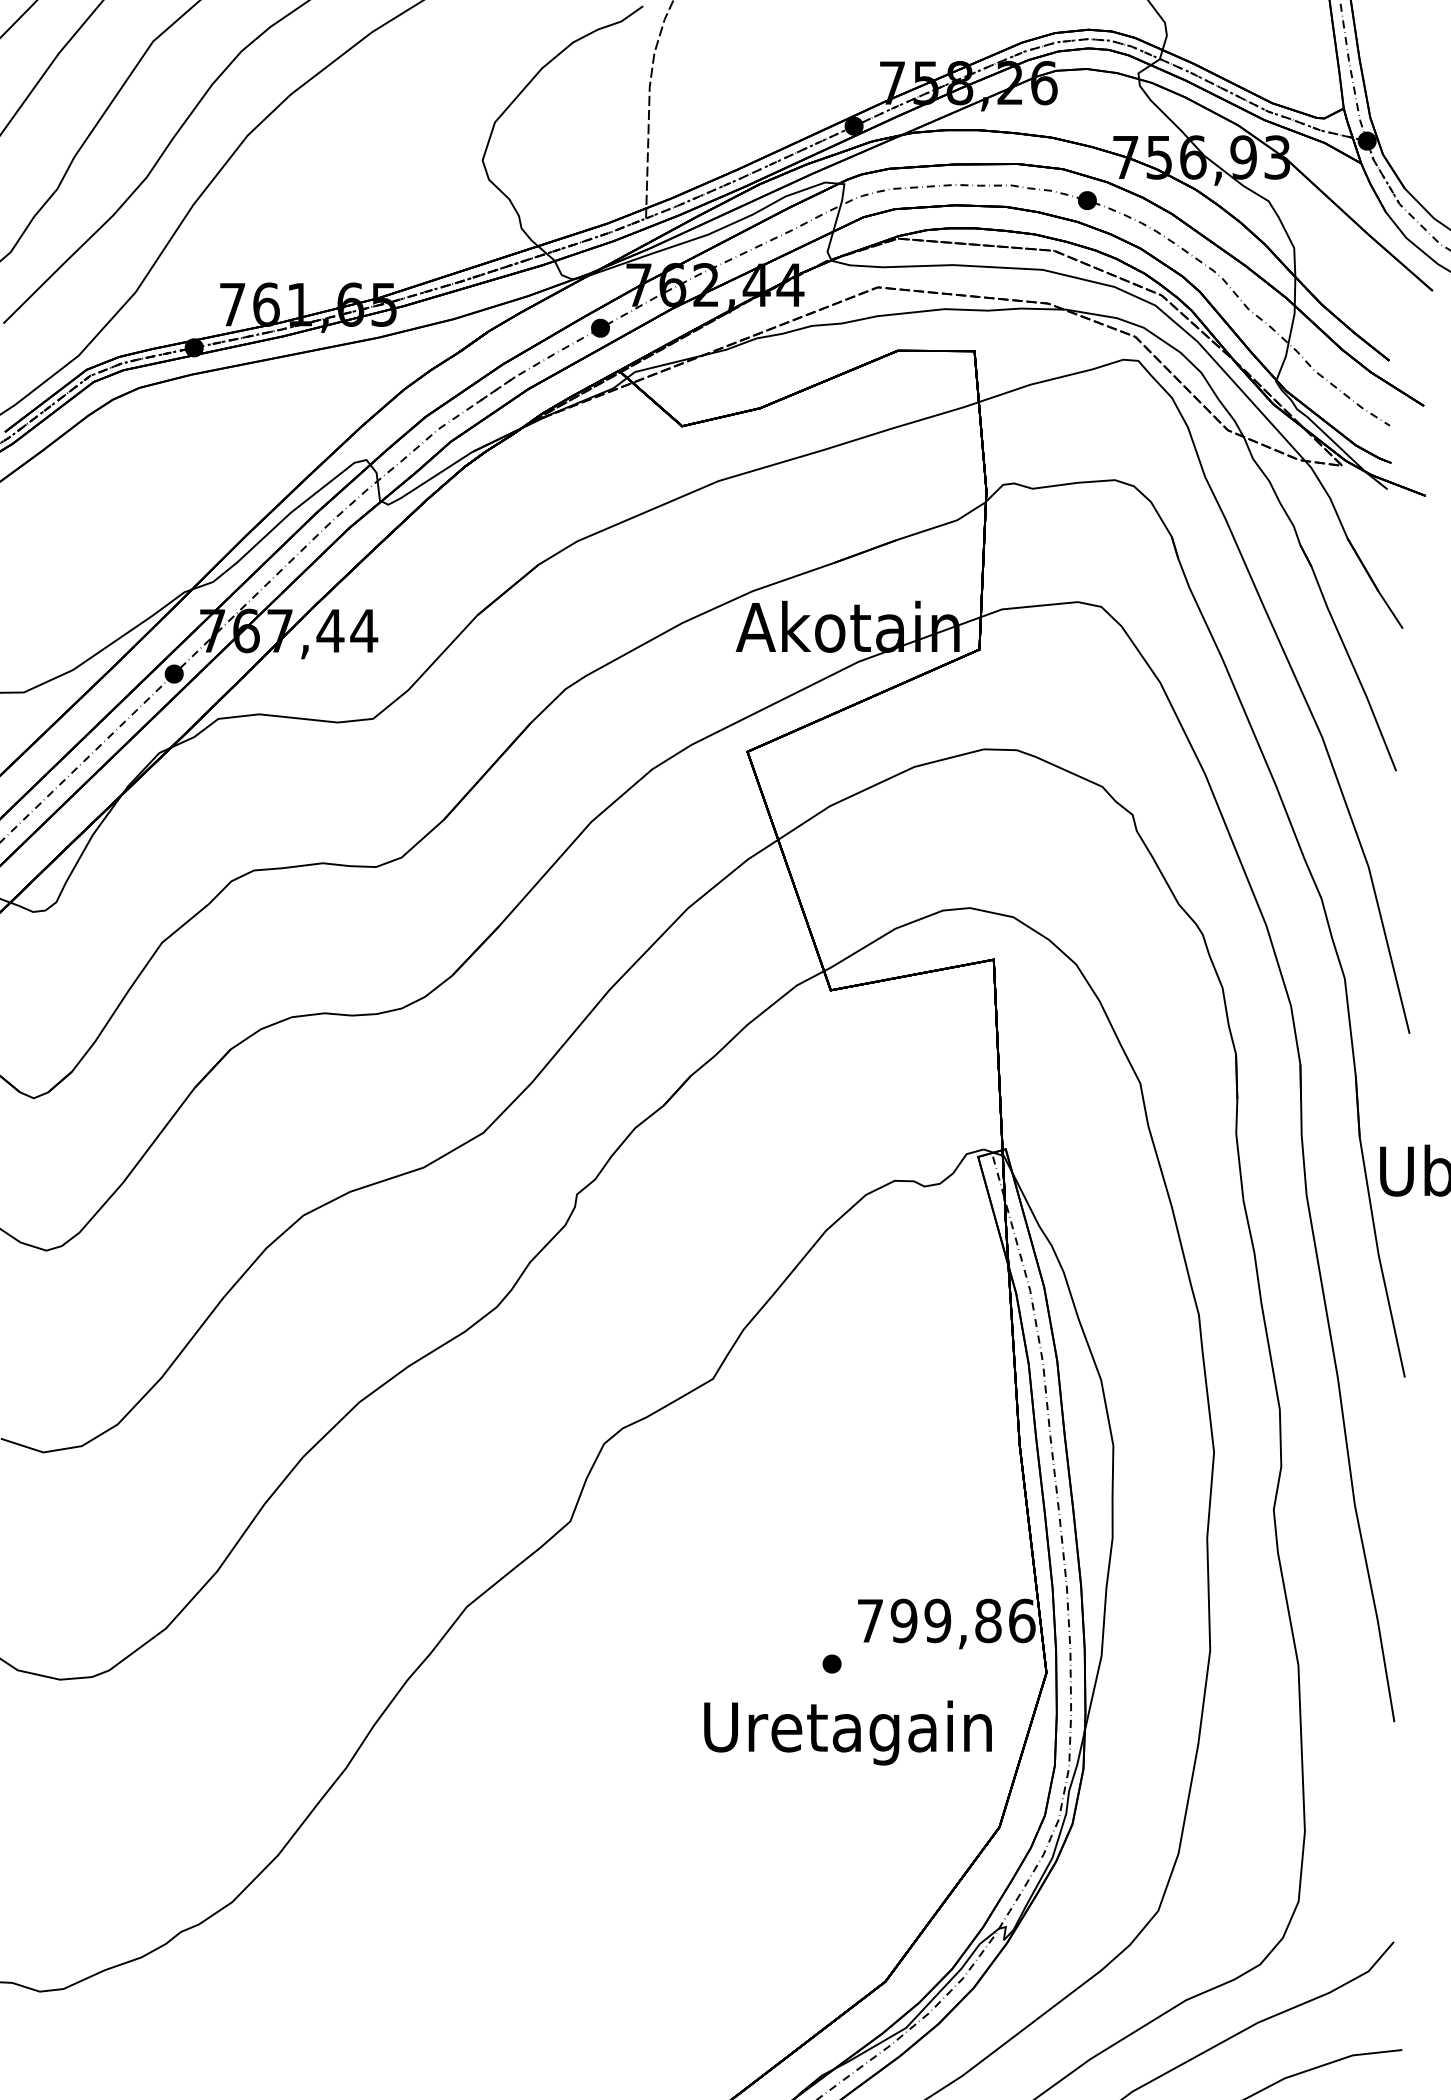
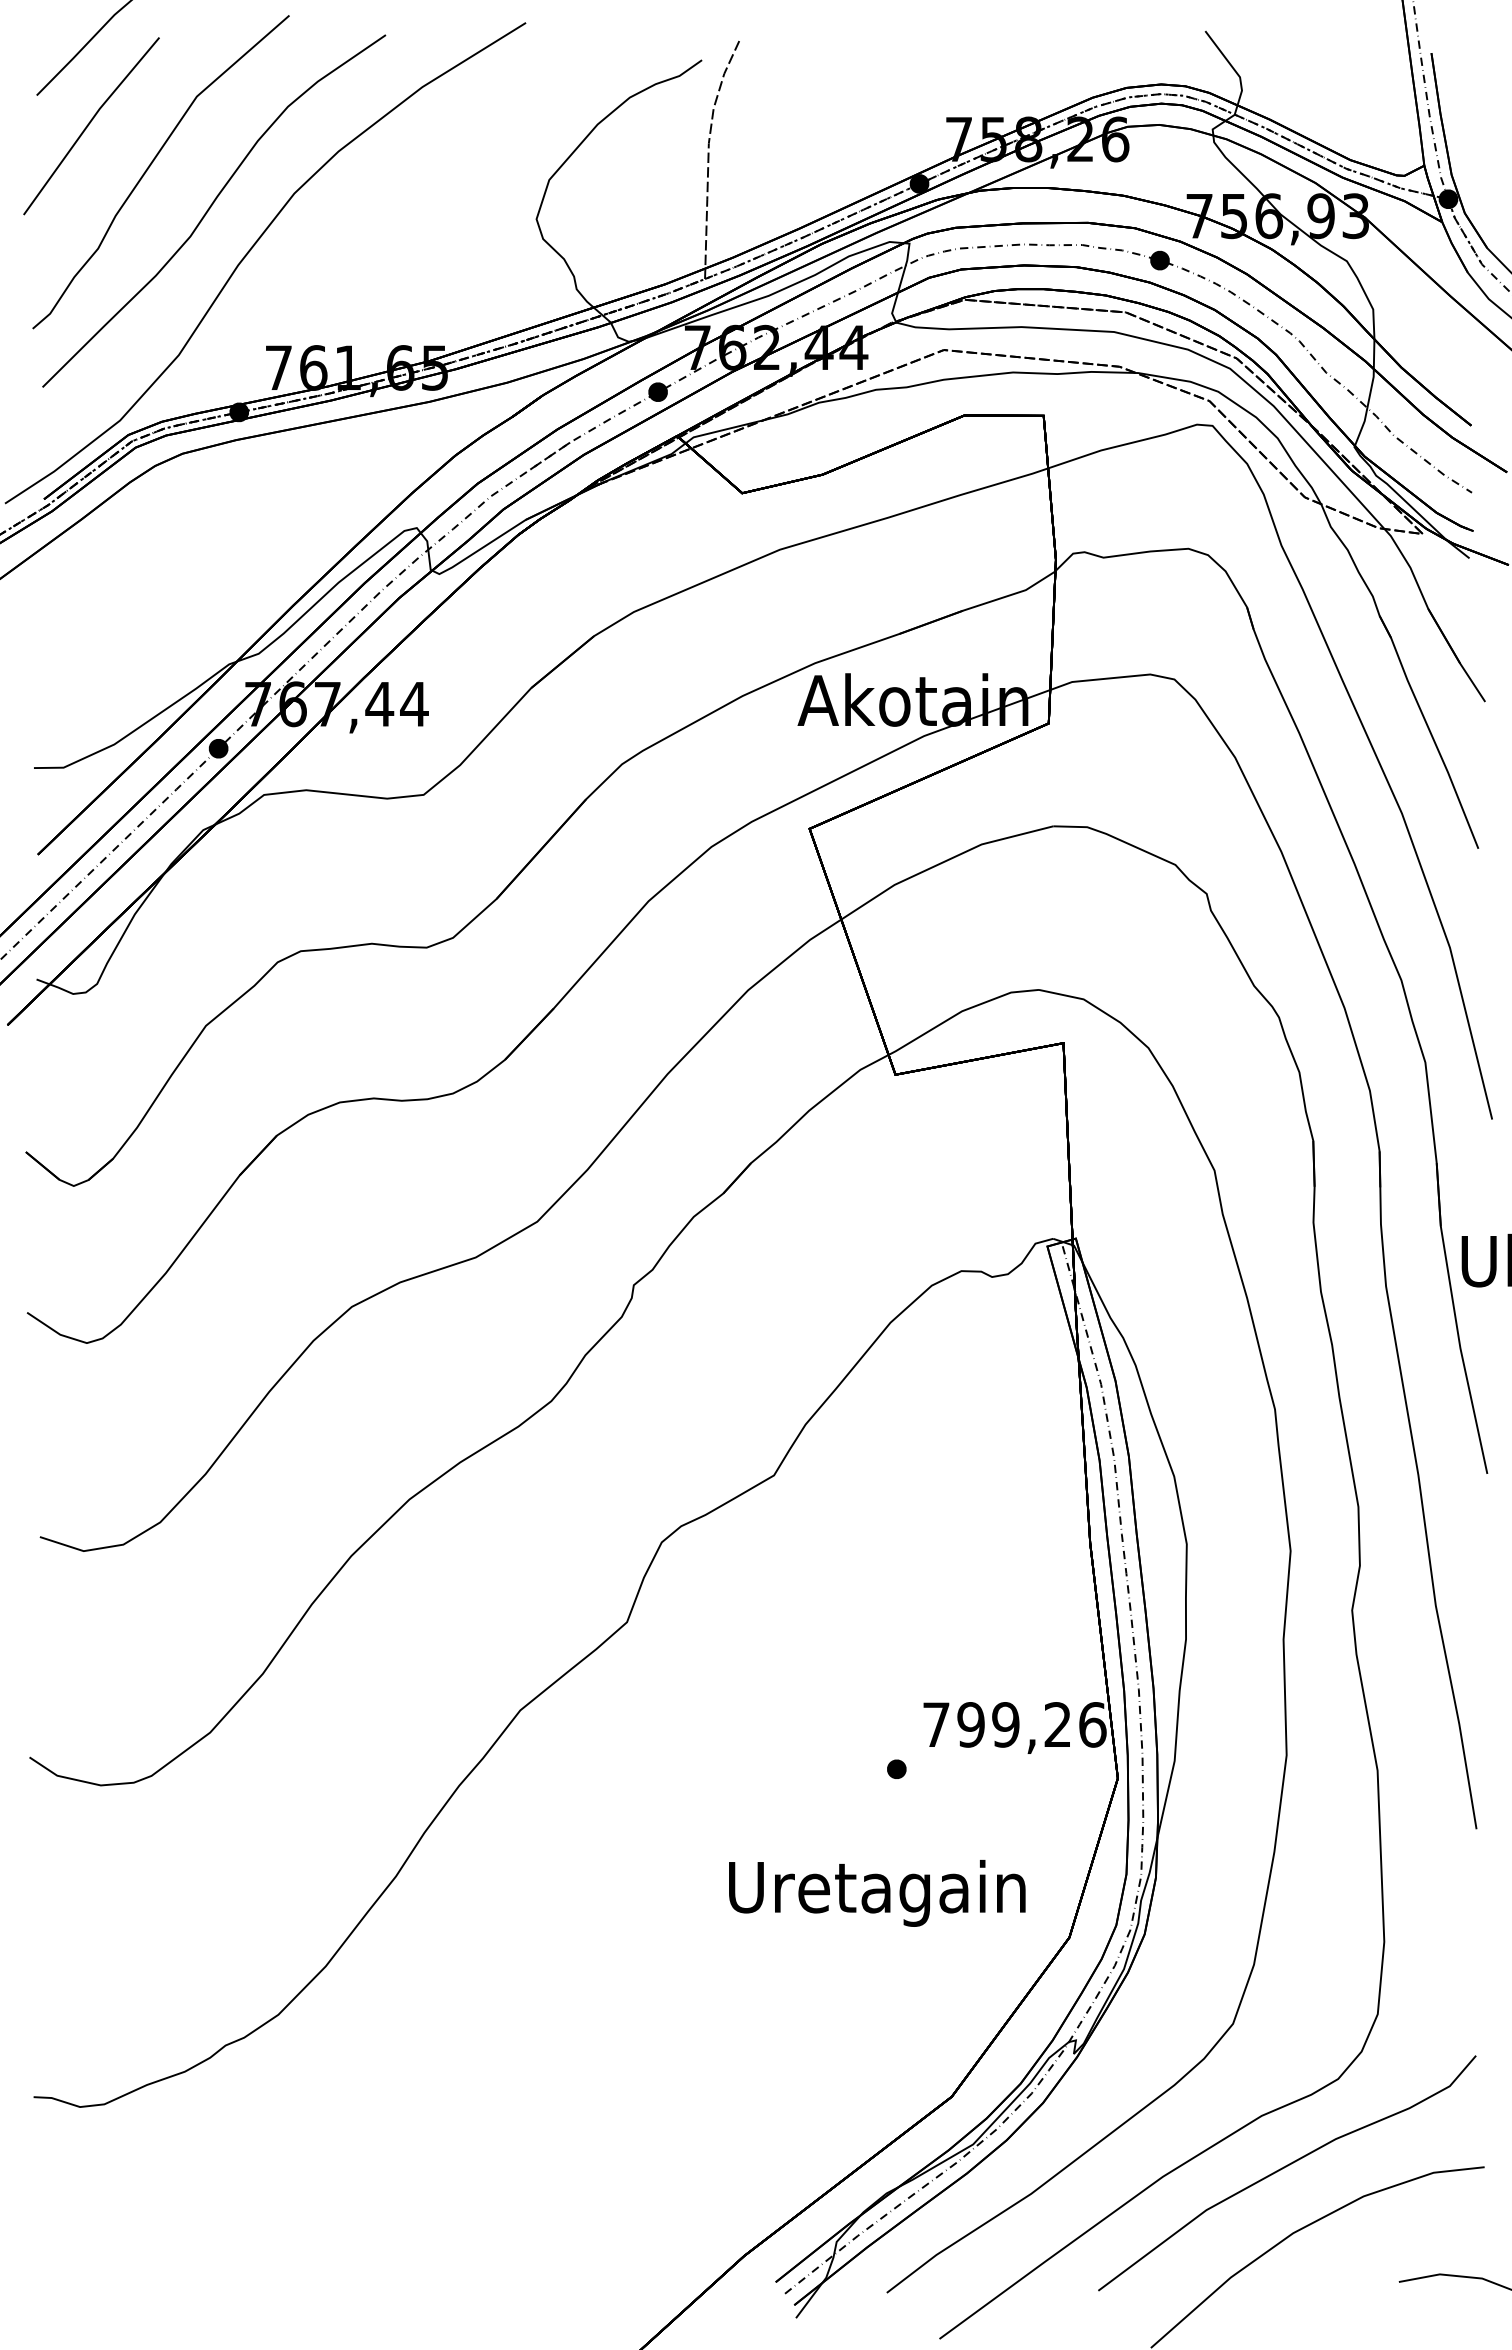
text: (987, 1620) -> (1057, 1724), 799,86 -> 799,26
text: (848, 1733) -> (877, 1893), moved

